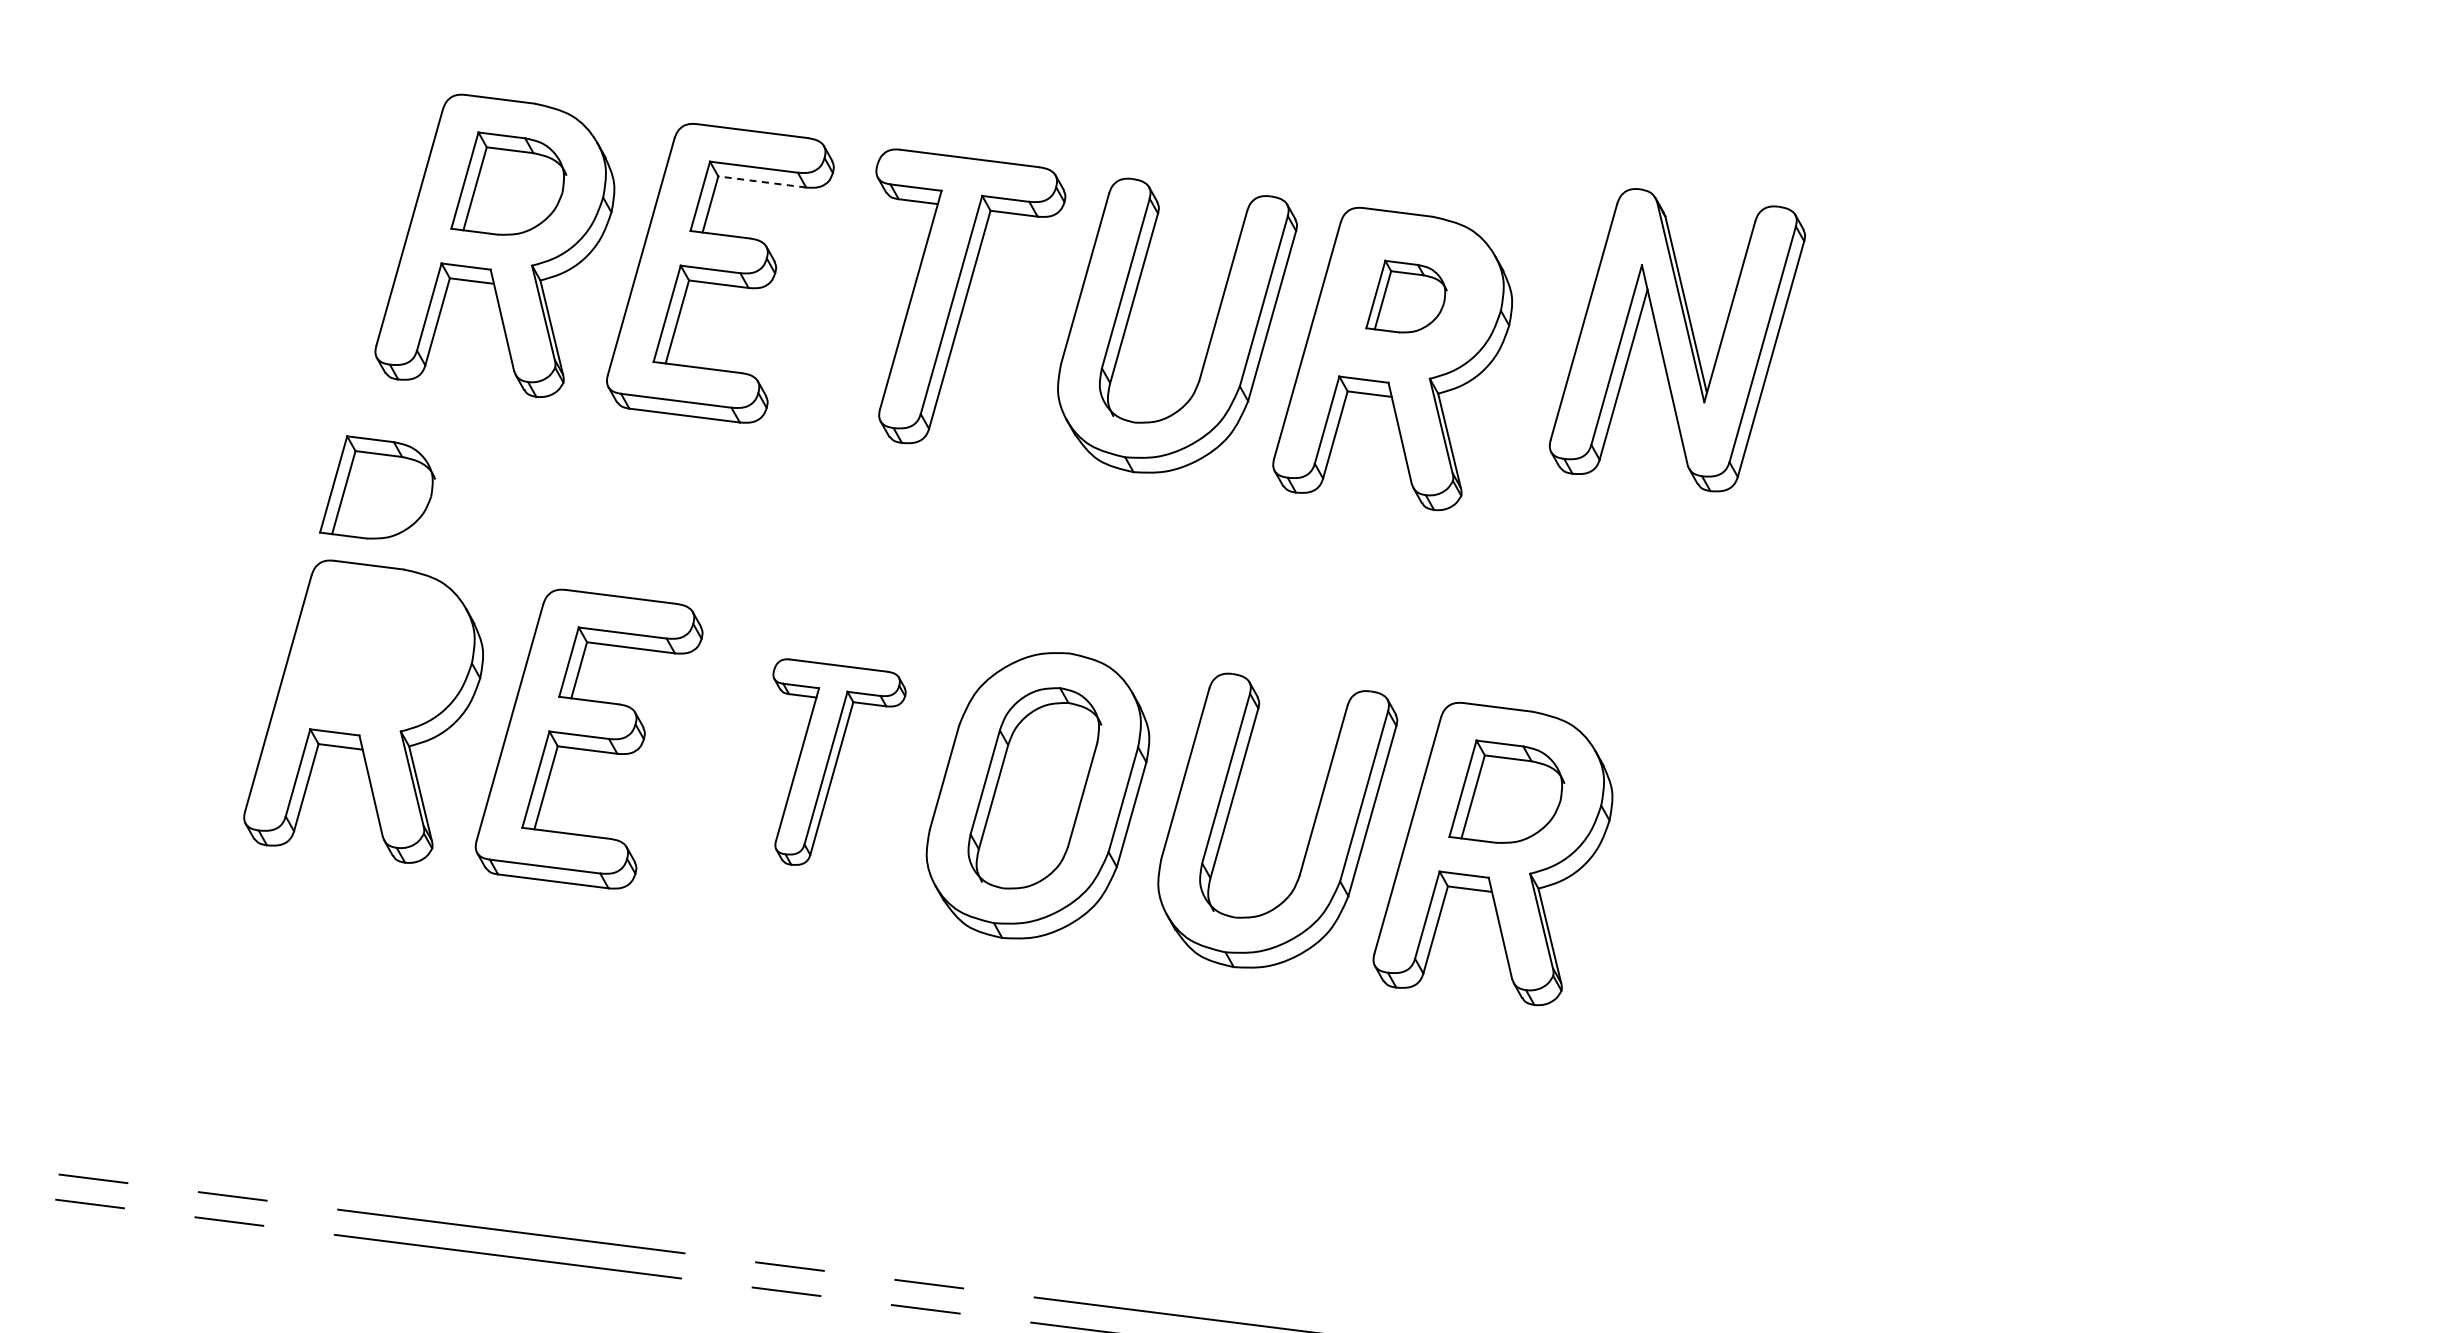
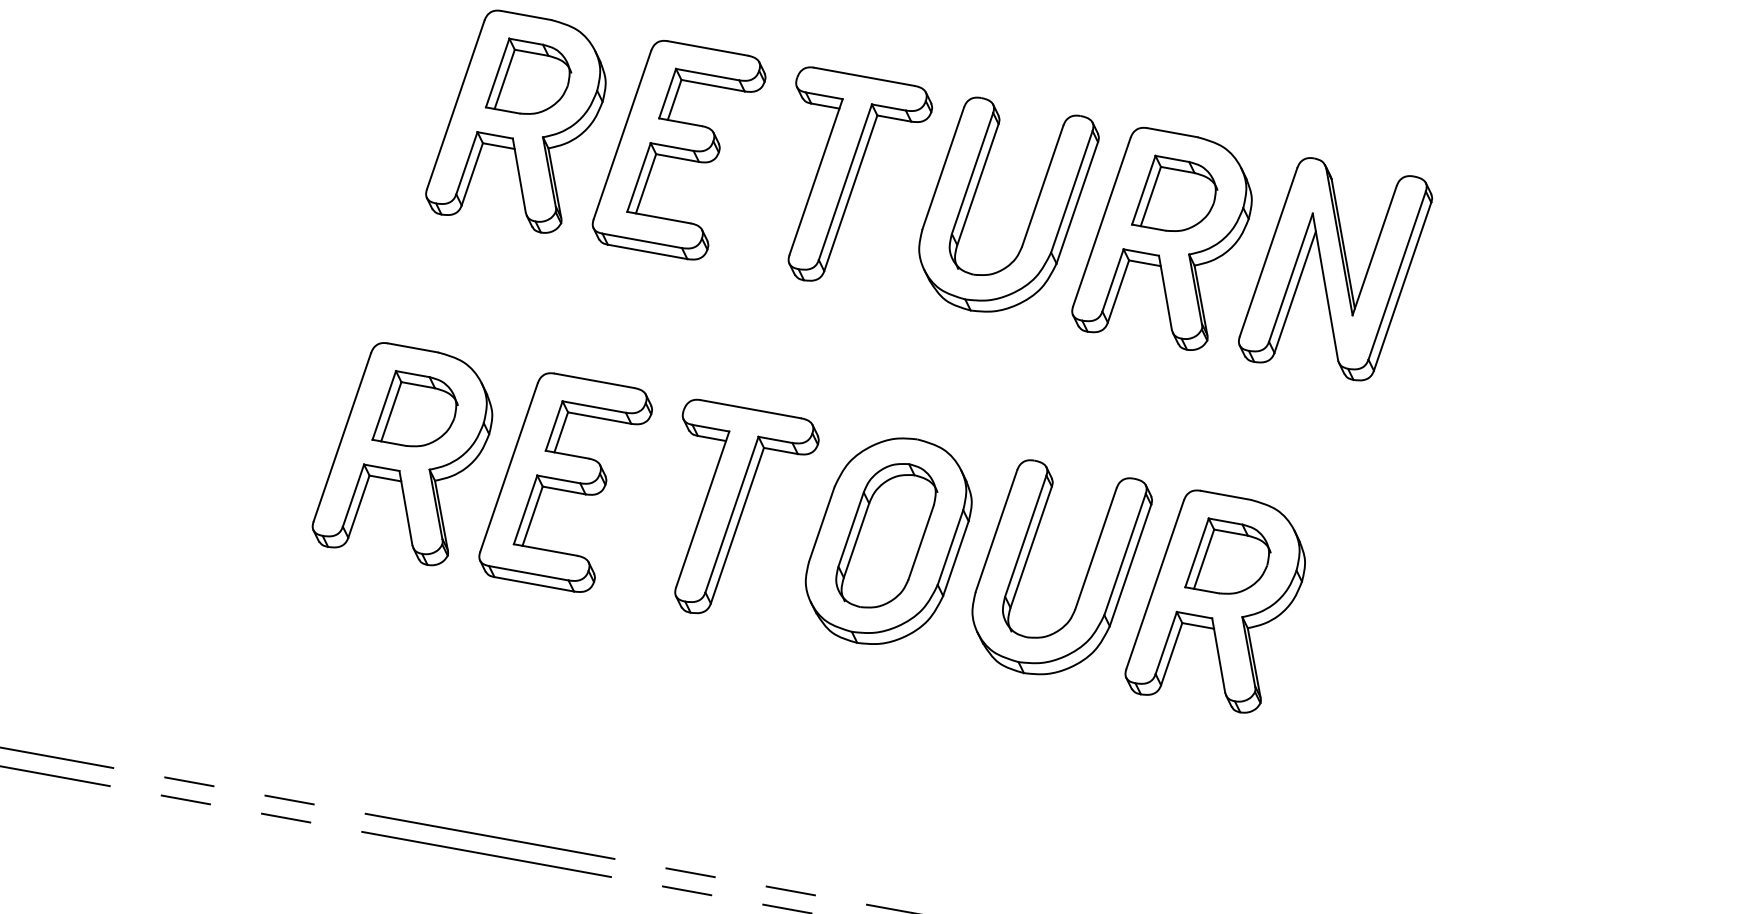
line: (761, 181) -> (712, 85), dashed -> solid
part: (1406, 296) -> (1175, 193), size x1.43
part: (1676, 340) -> (1334, 269), moved
part: (377, 487) -> (415, 409), moved
part: (839, 761) -> (746, 508), size x1.43

